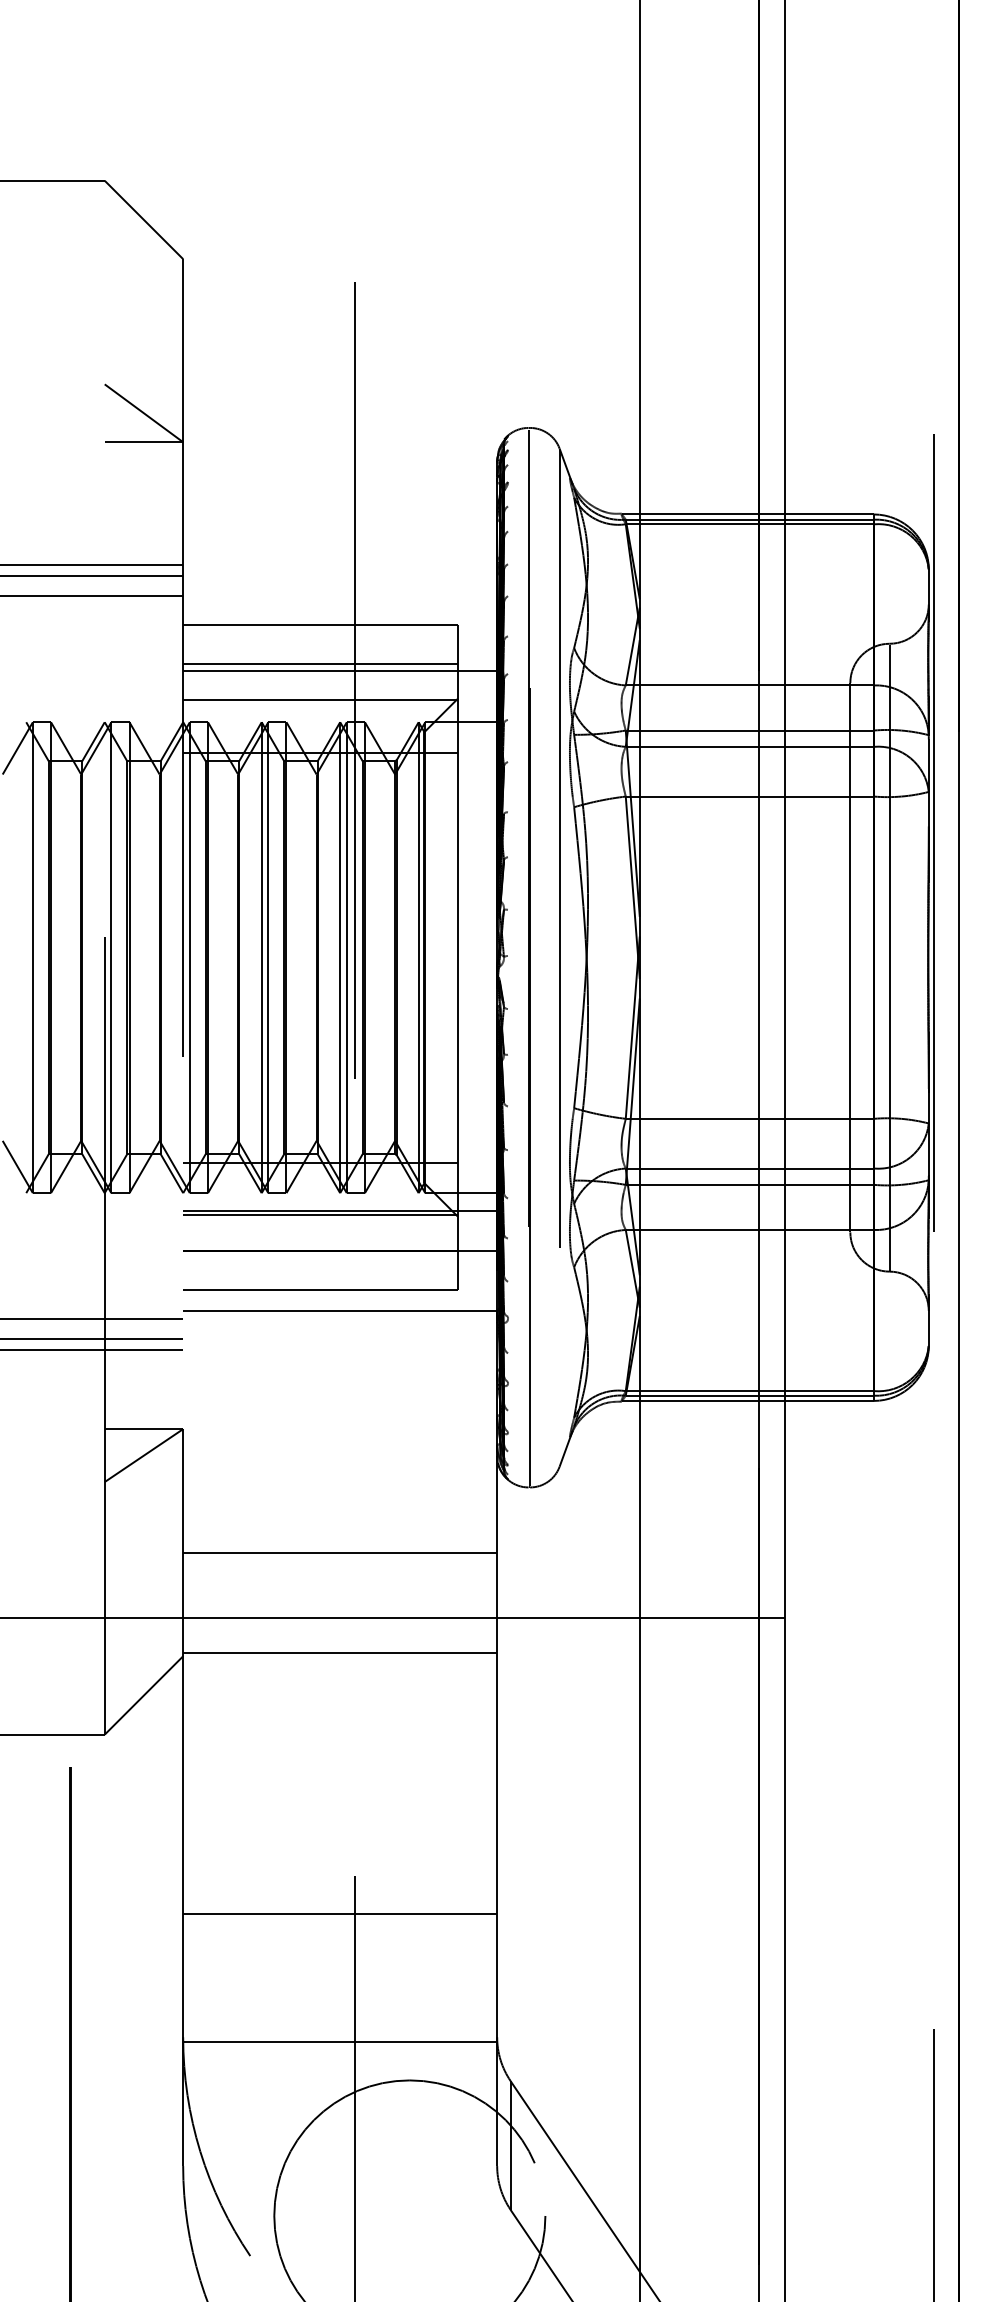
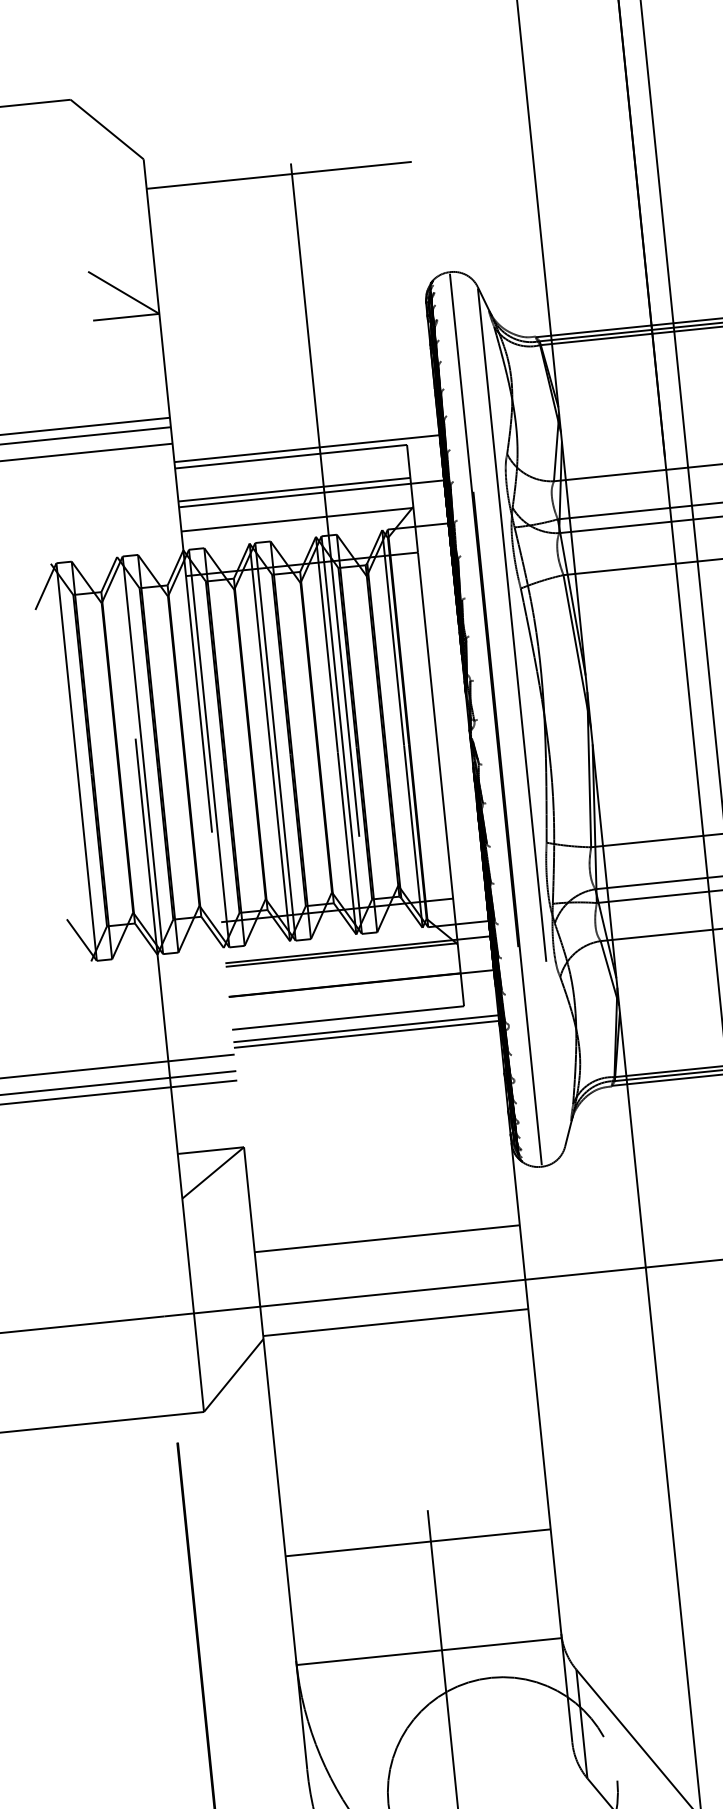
line: (340, 294) -> (279, 175), added
line: (340, 617) -> (307, 448), added
line: (340, 1304) -> (366, 1028), added

